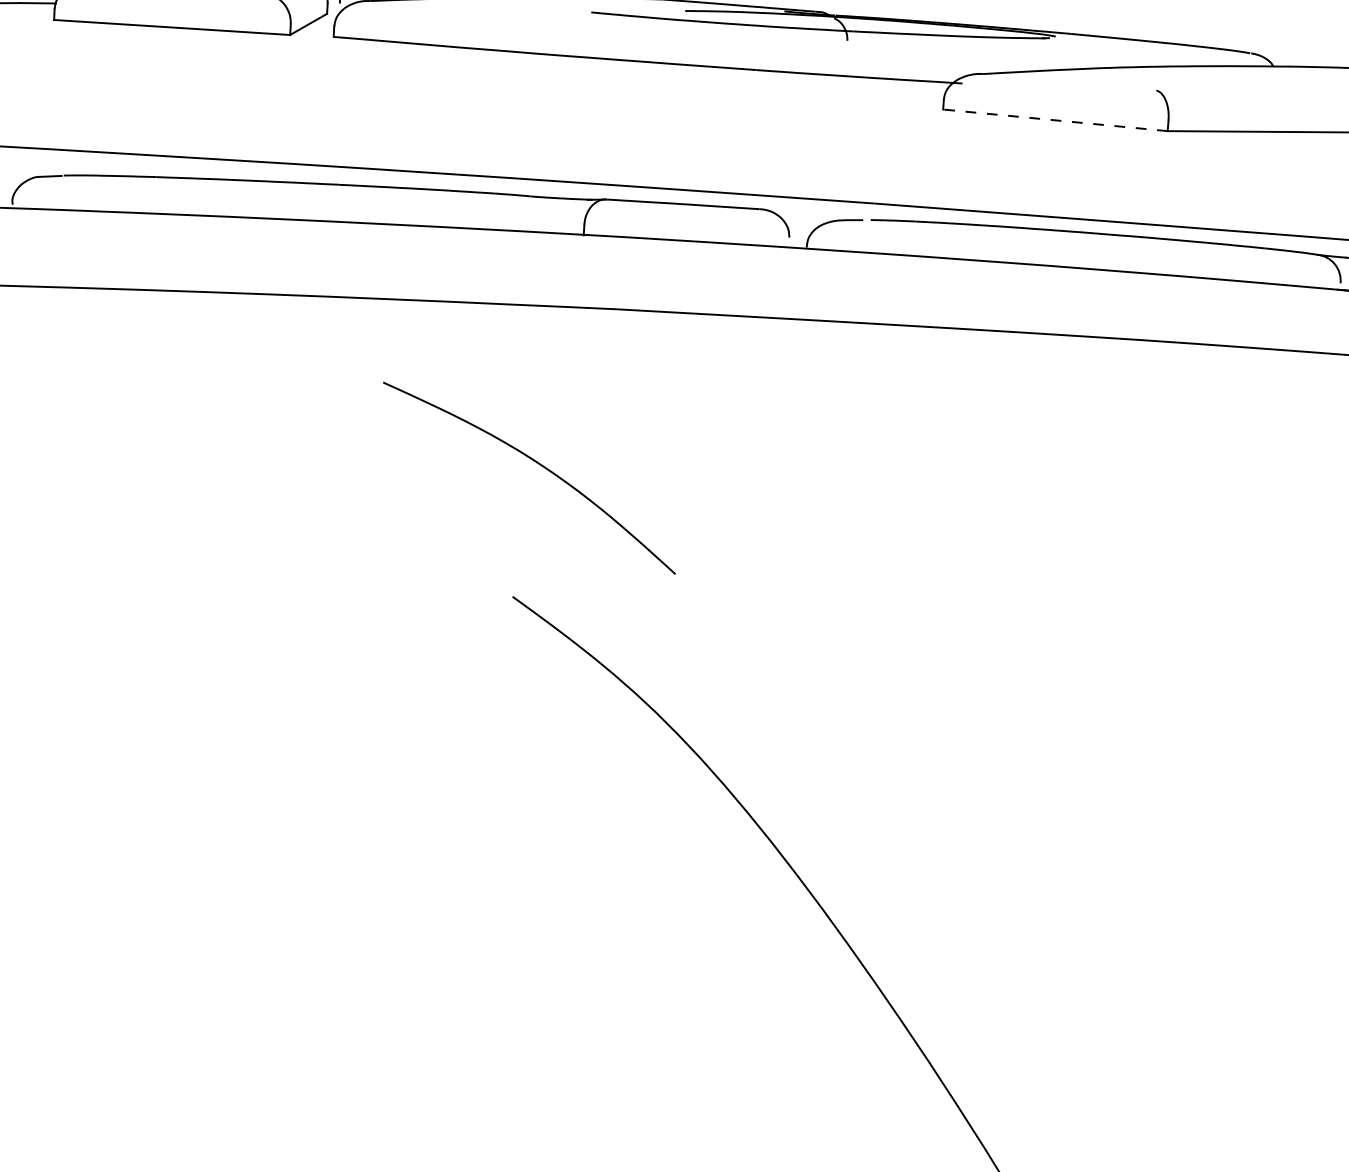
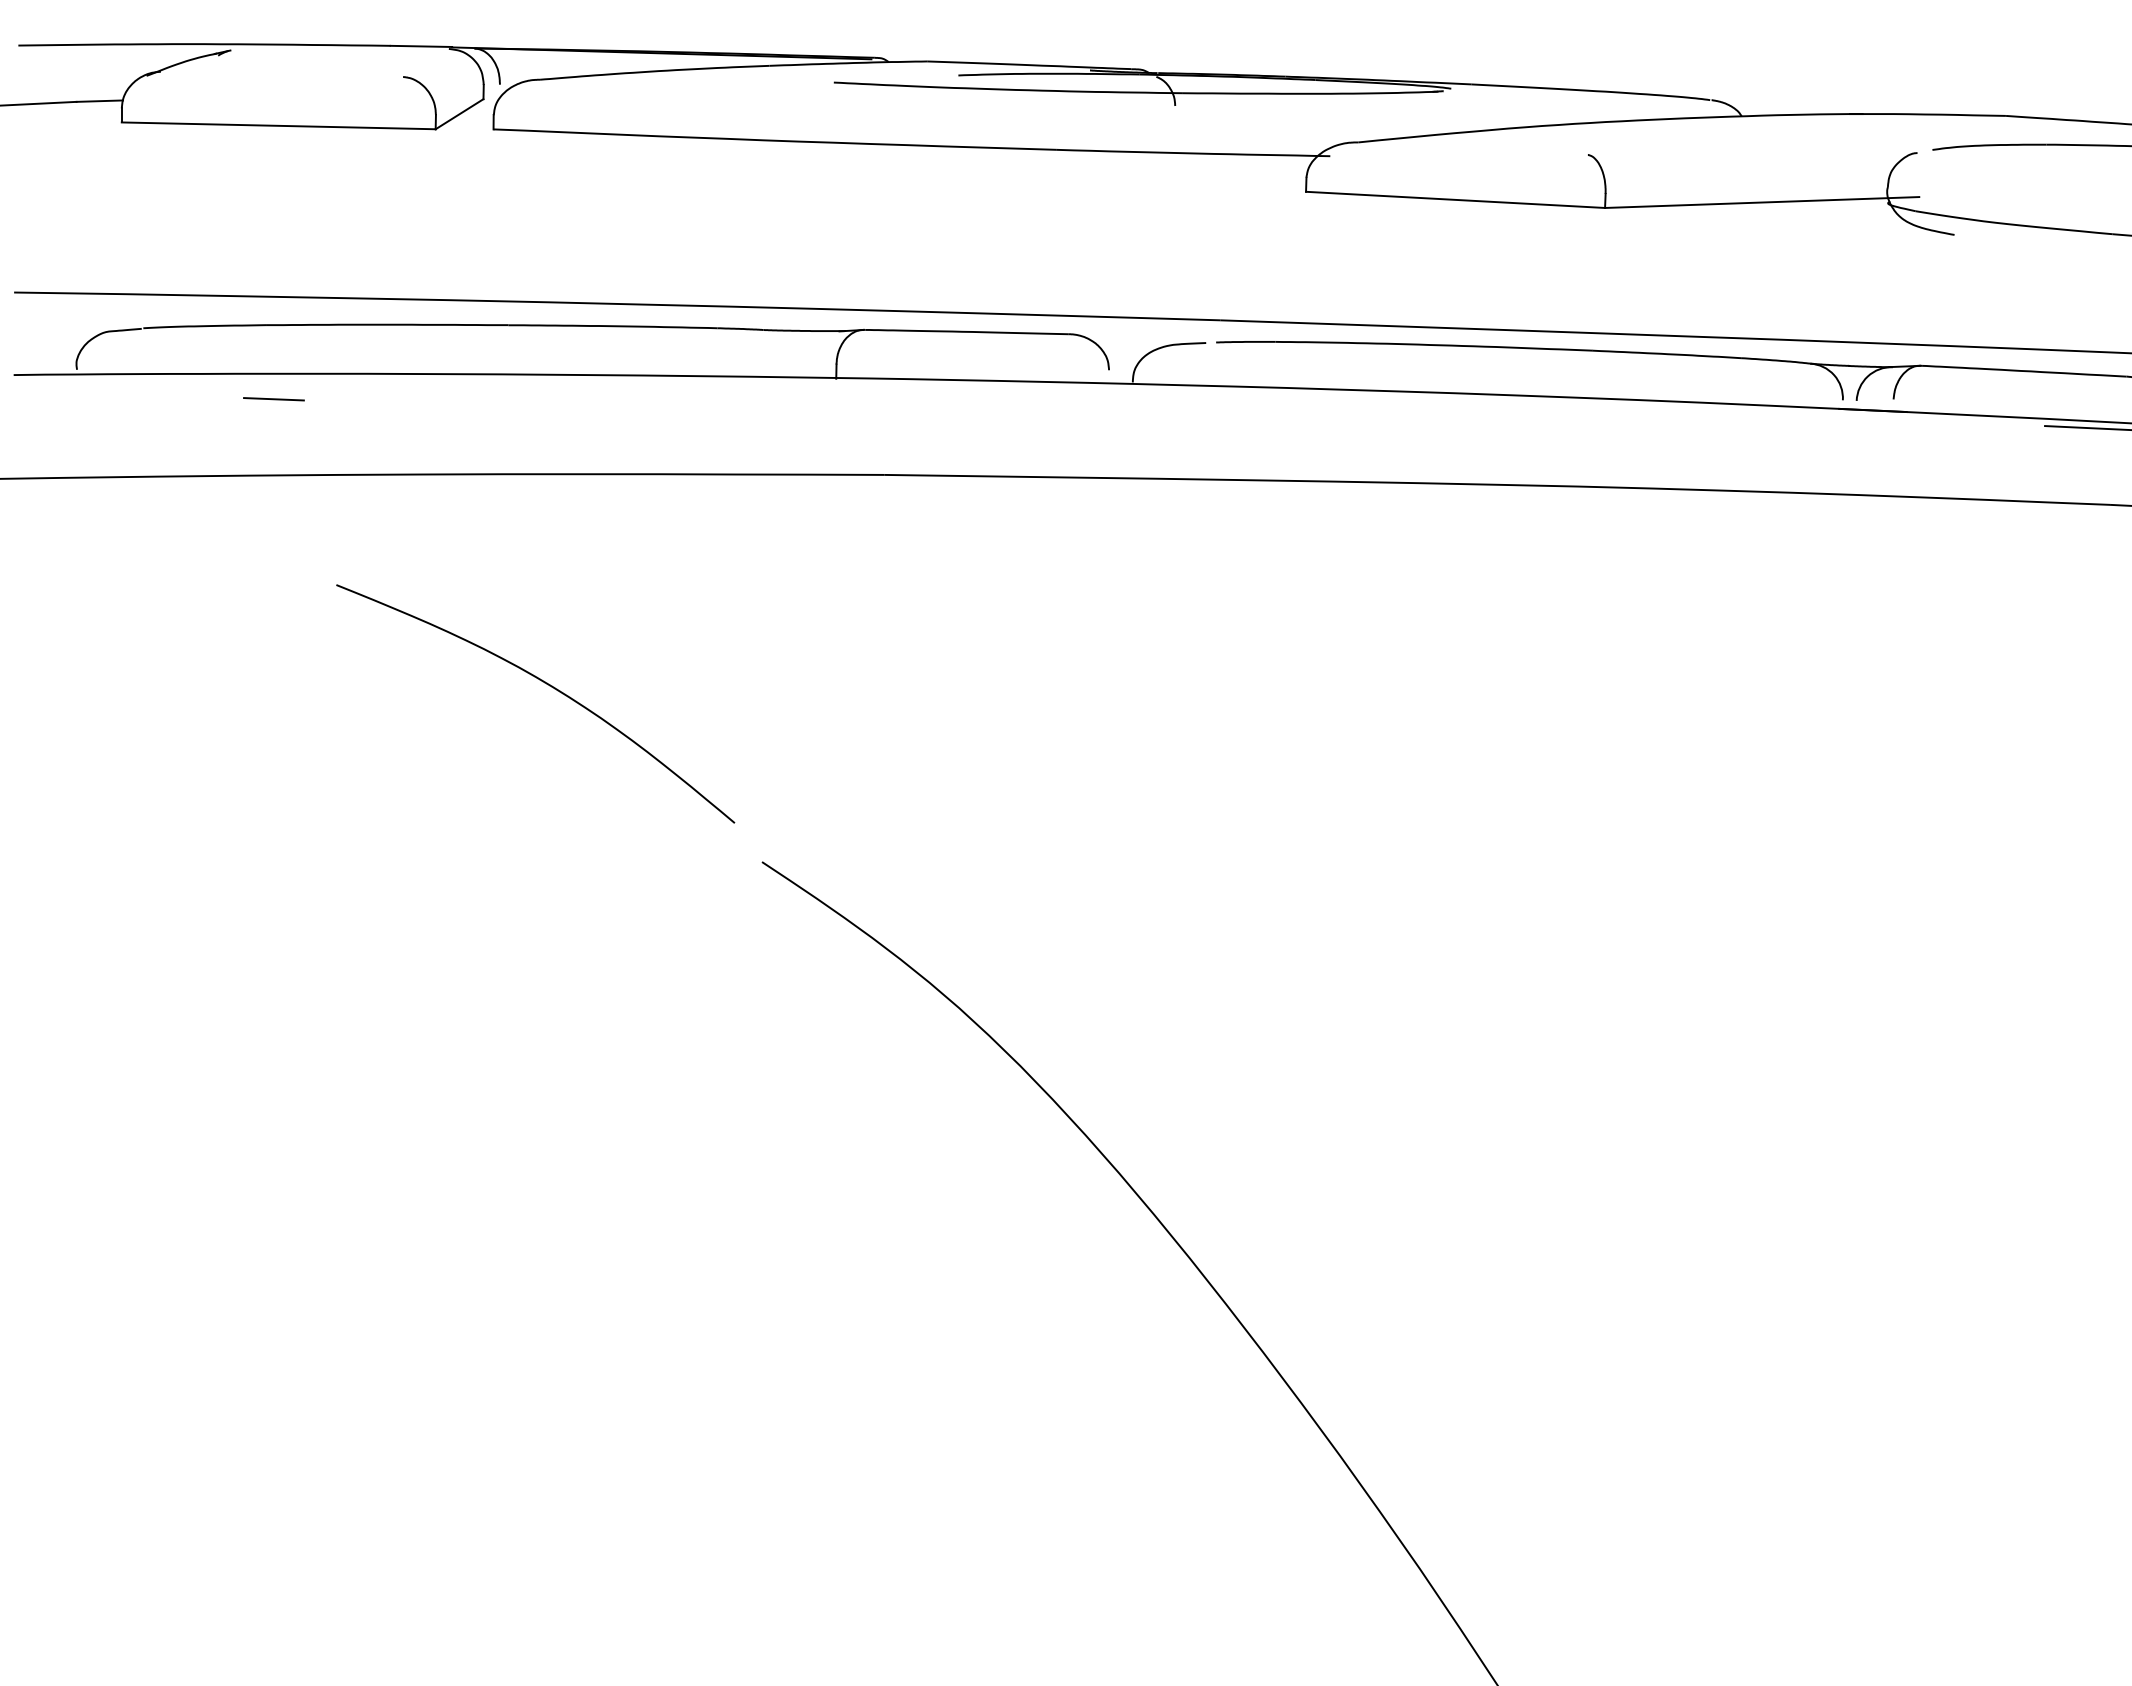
line: (1055, 120) -> (1455, 199), dashed -> solid
line: (159, 233) -> (273, 399), added
curve: (536, 463) -> (544, 683), moved

